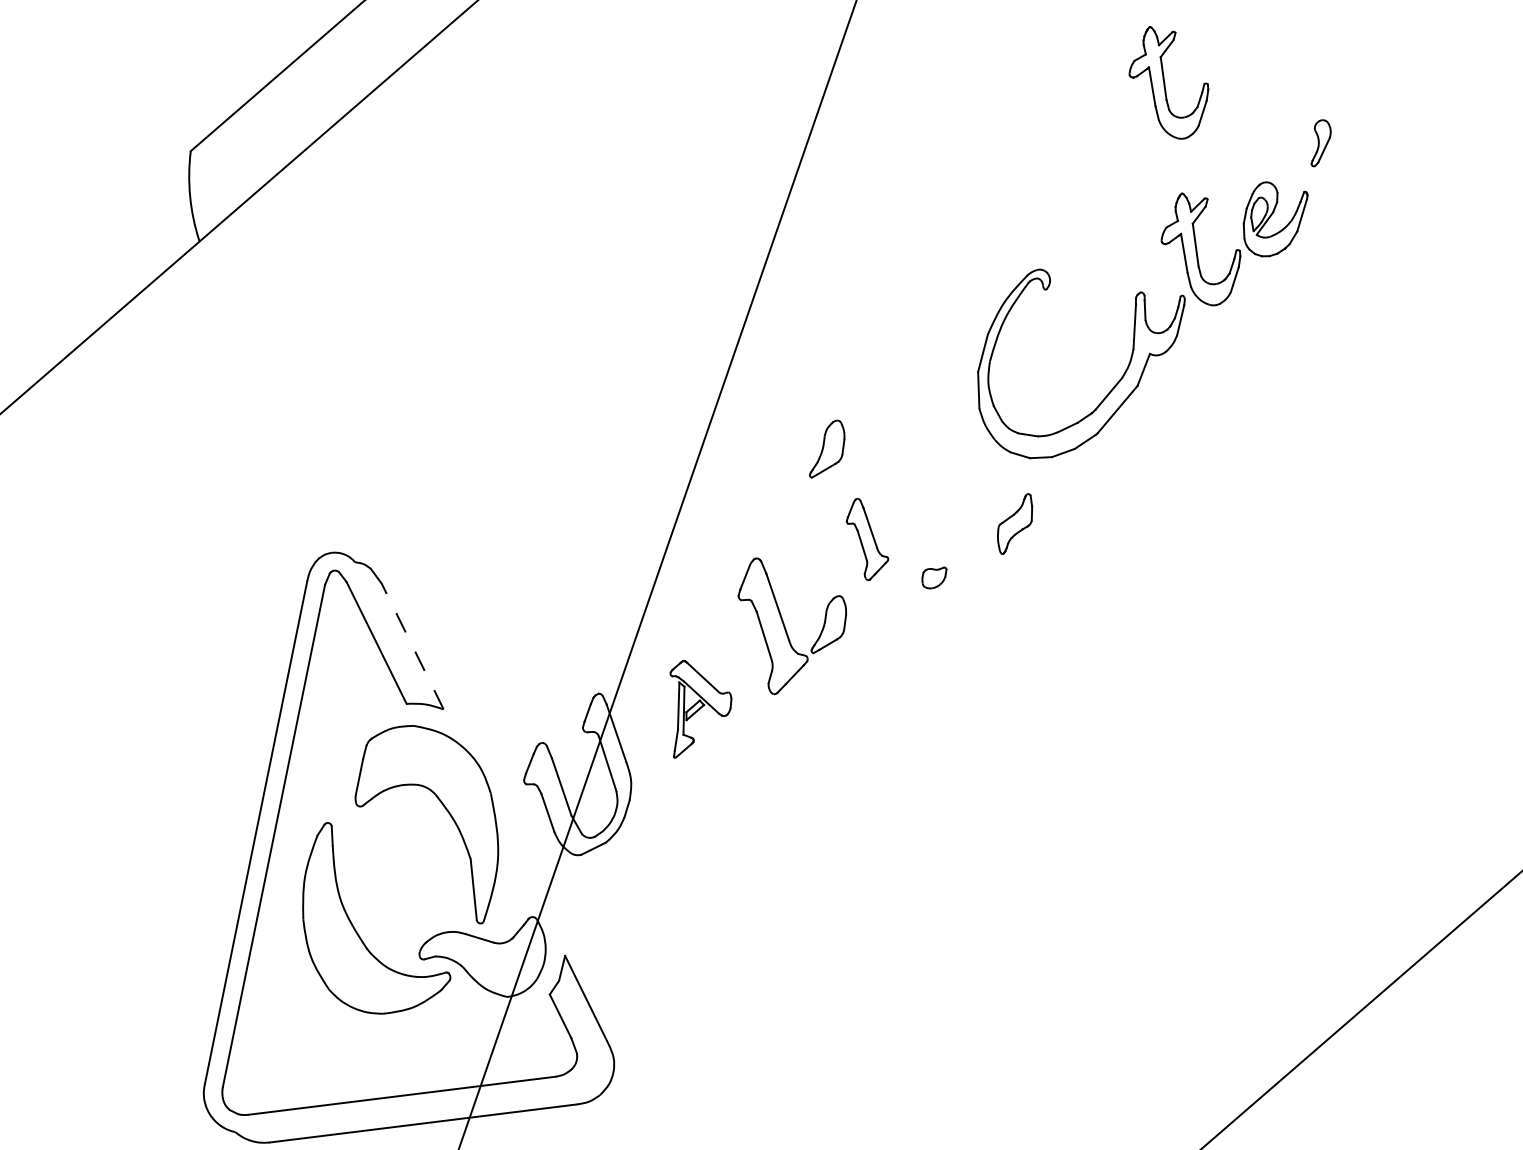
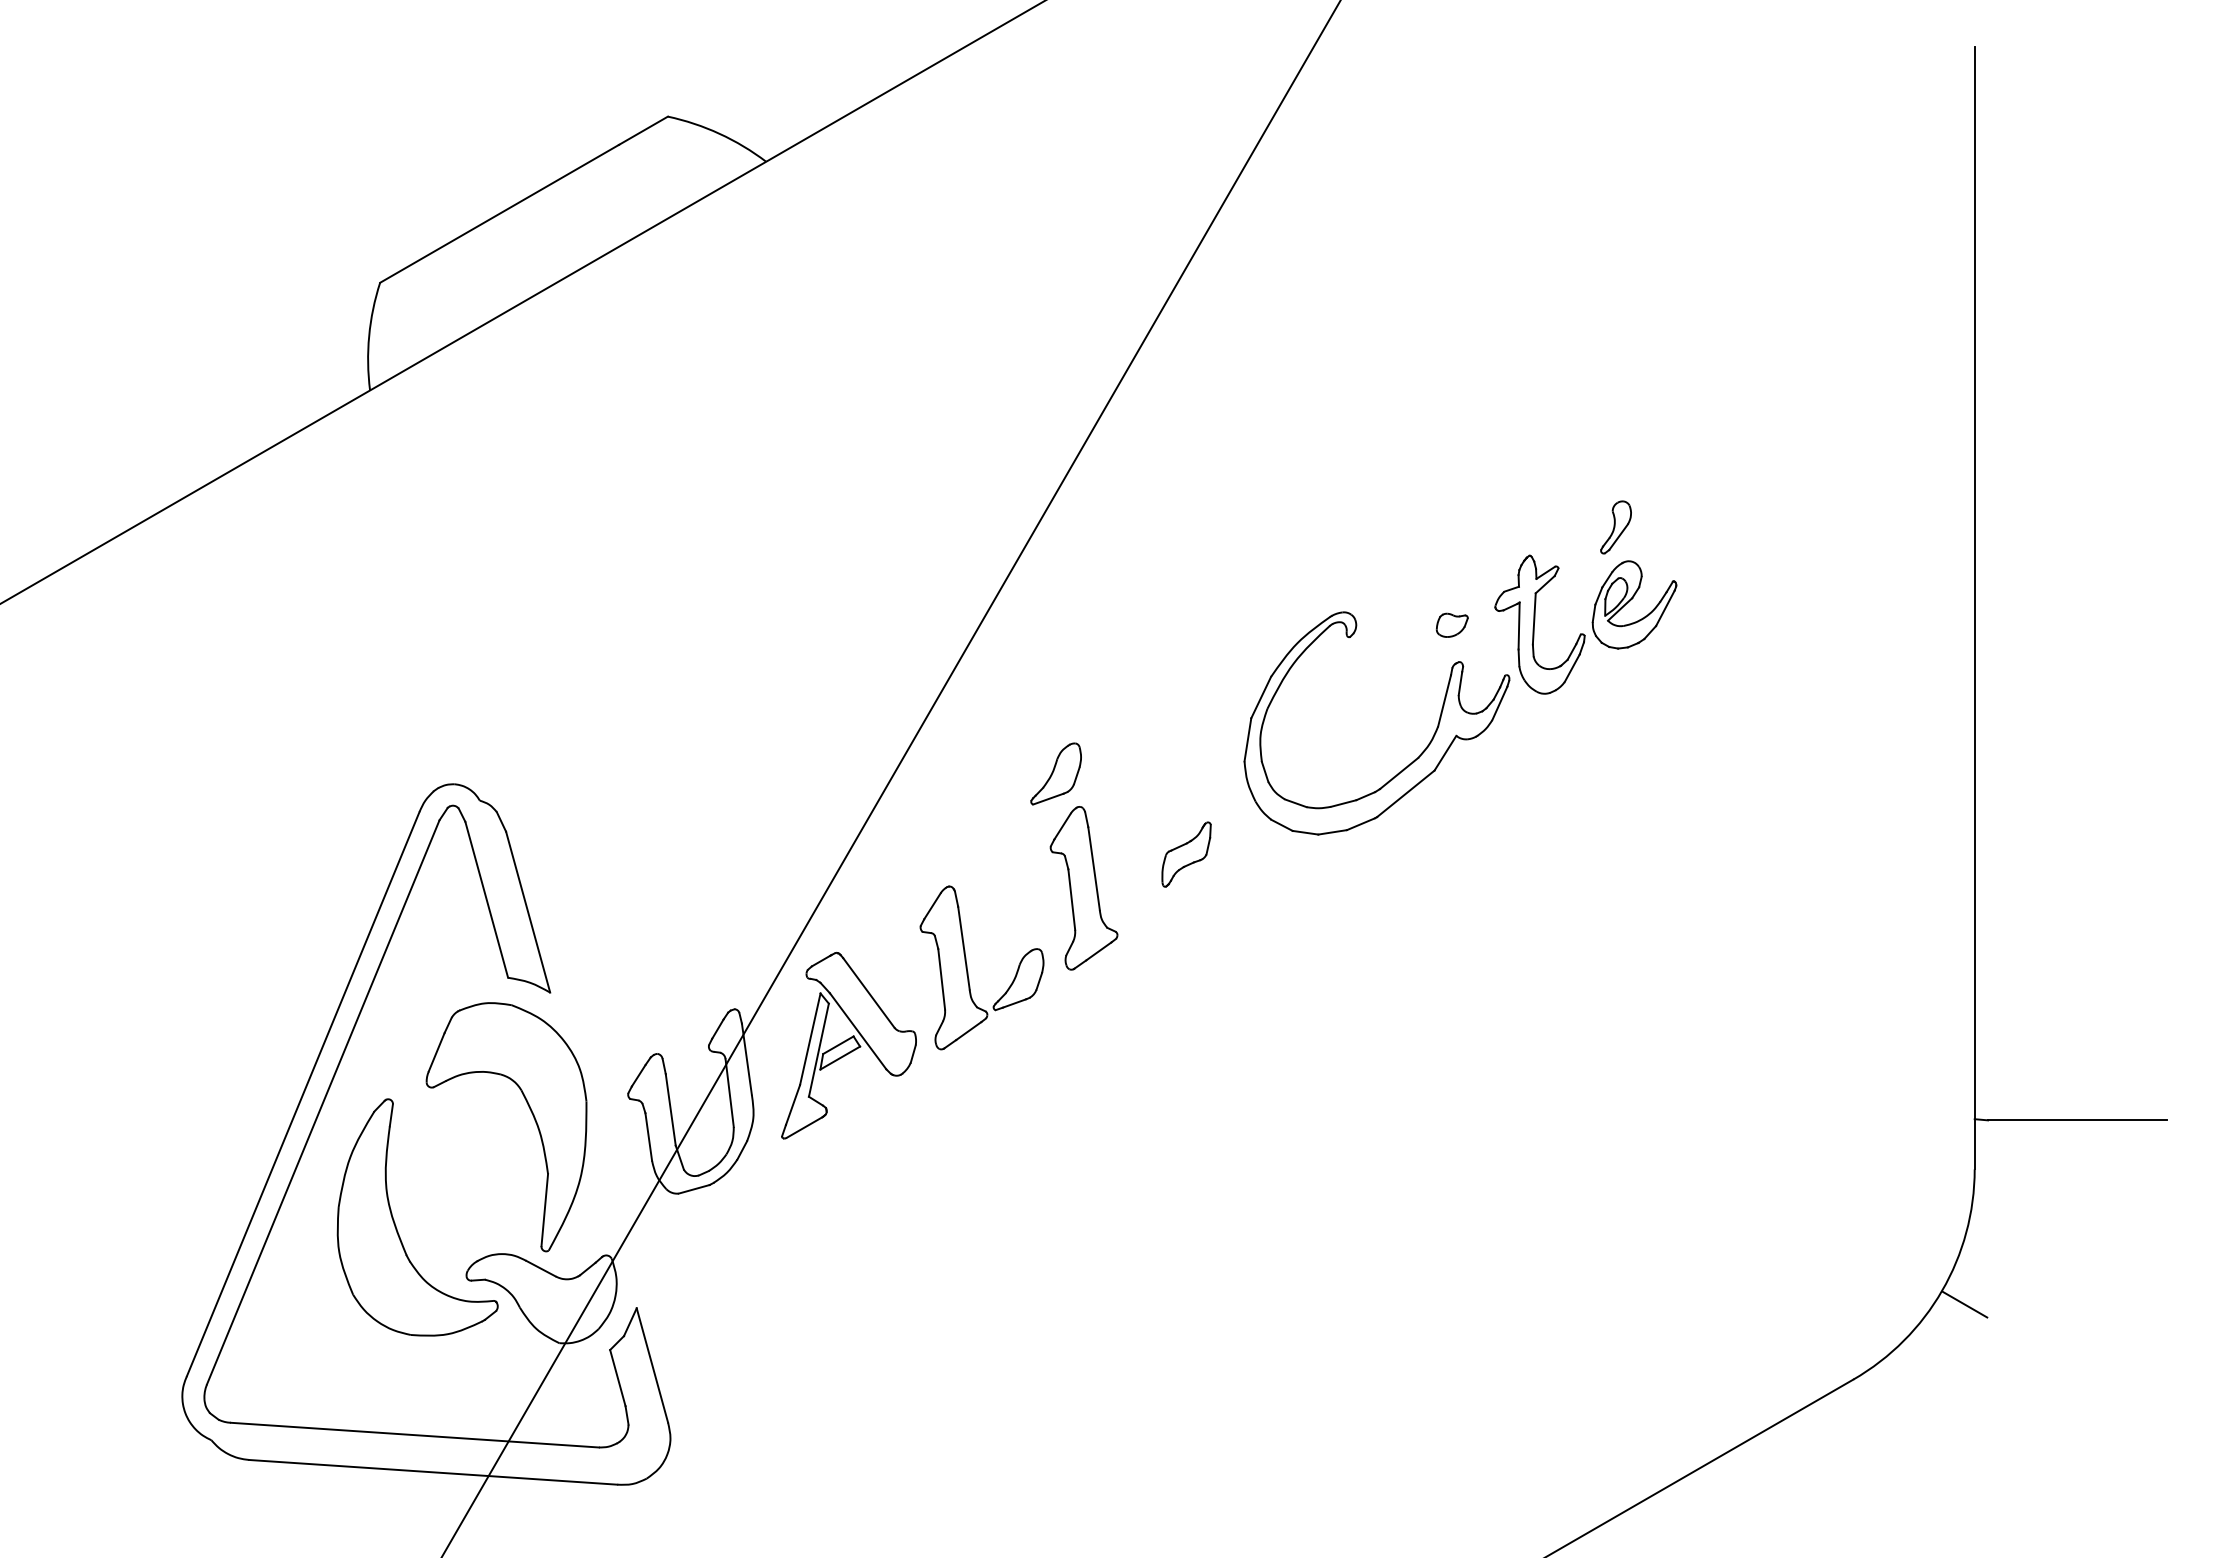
part: (1168, 82) -> (1539, 422), removed
part: (1319, 142) -> (1615, 527), moved
part: (1015, 523) -> (1186, 854), moved
part: (866, 538) -> (1083, 888), size x1.67
part: (934, 577) -> (1451, 624), moved
line: (412, 645) -> (528, 911), dashed -> solid
part: (698, 705) -> (848, 1045), size x1.67

